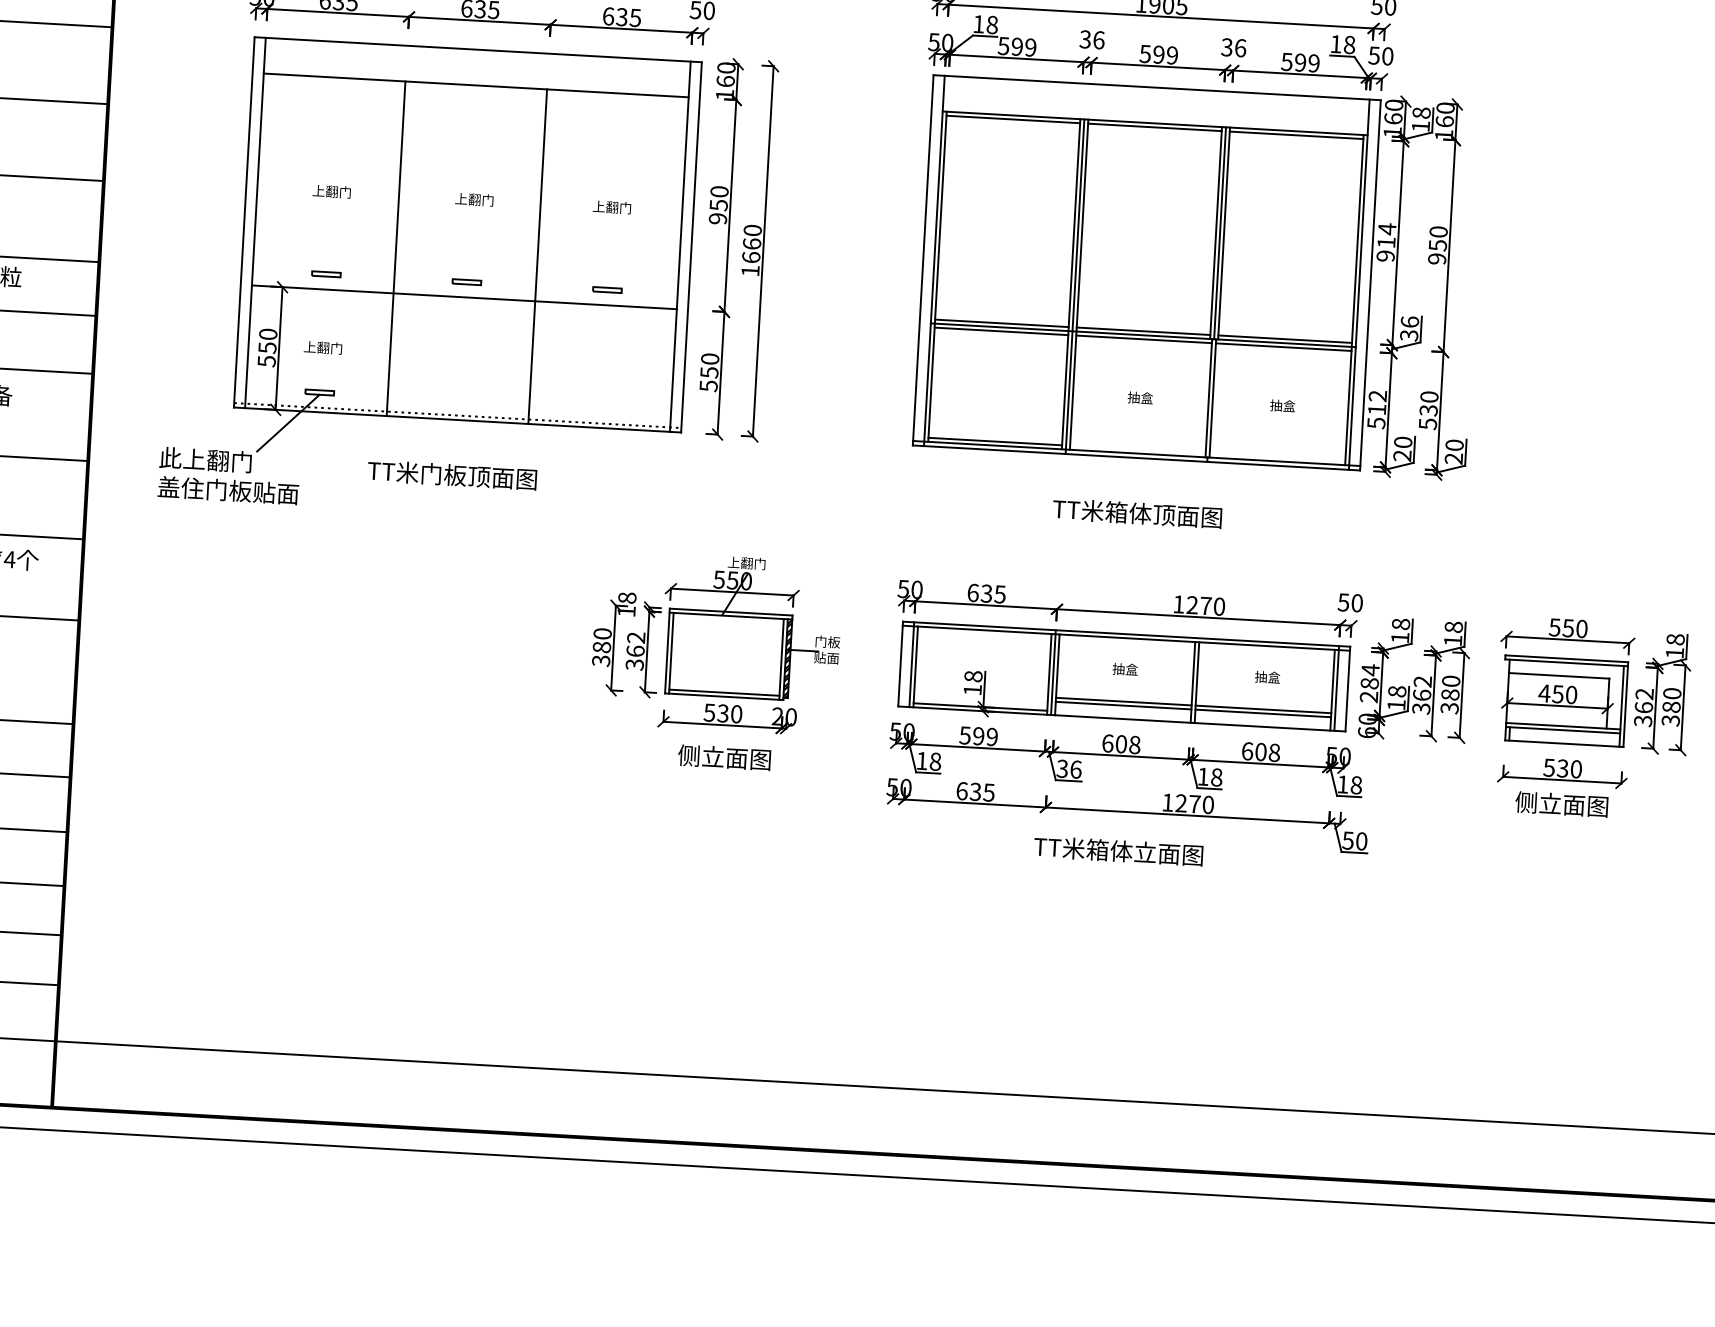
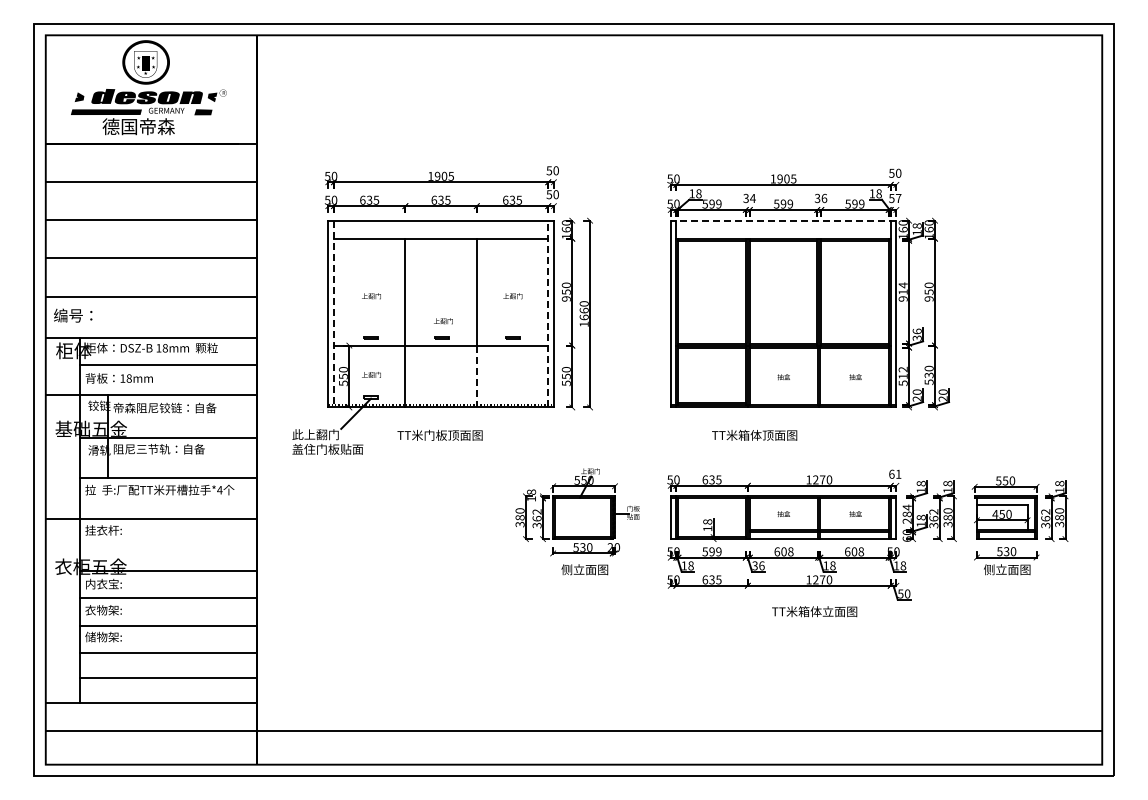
text: (1098, 40) -> (752, 198), 36 -> 34
text: (1387, 56) -> (898, 198), 50 -> 57
line: (1157, 87) -> (783, 220), solid -> dashed
text: (474, 200) -> (443, 321), moved
line: (254, 223) -> (333, 314), solid -> dashed
line: (680, 245) -> (548, 313), solid -> dashed
line: (531, 362) -> (476, 376), solid -> dashed
text: (1137, 513) -> (754, 435), moved
text: (1351, 601) -> (895, 473), 50 -> 61
text: (1118, 850) -> (814, 611), moved

